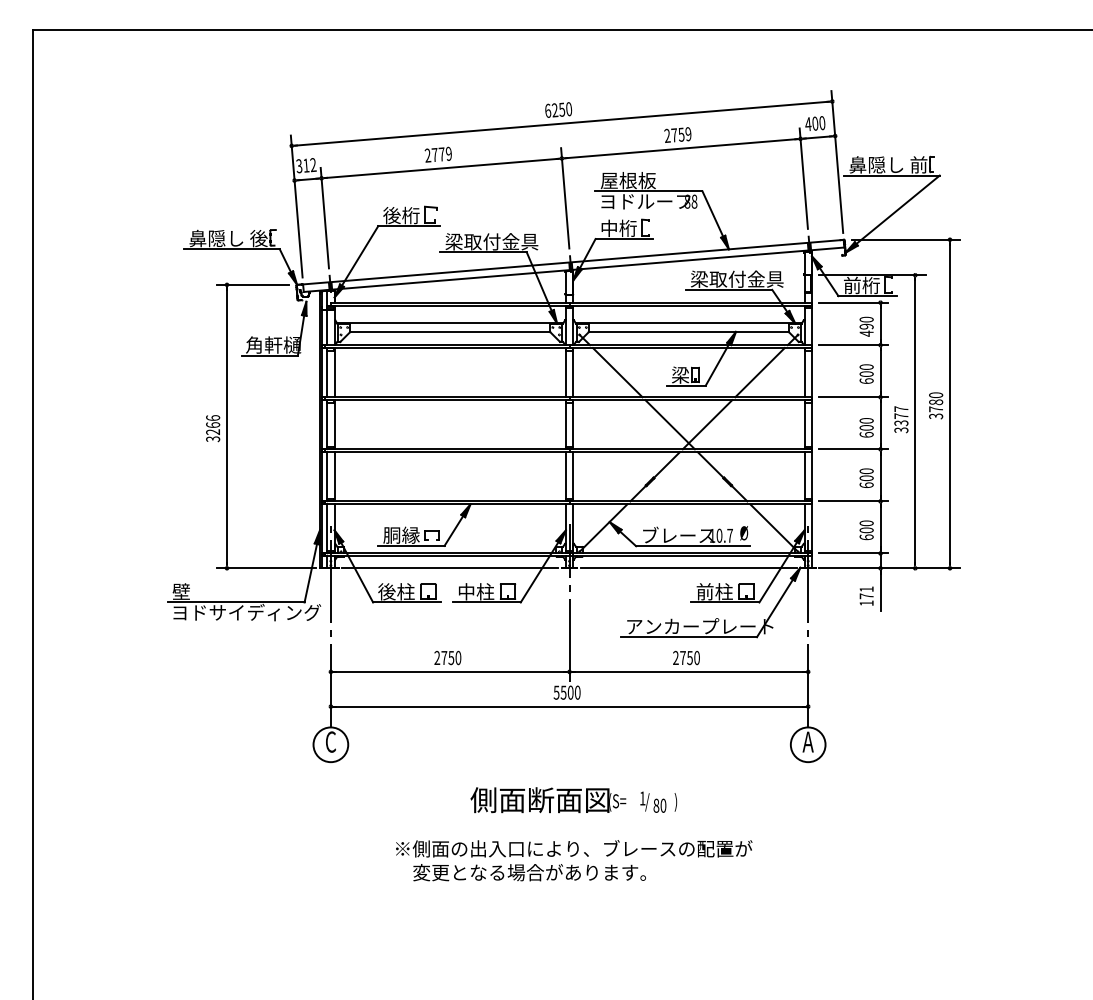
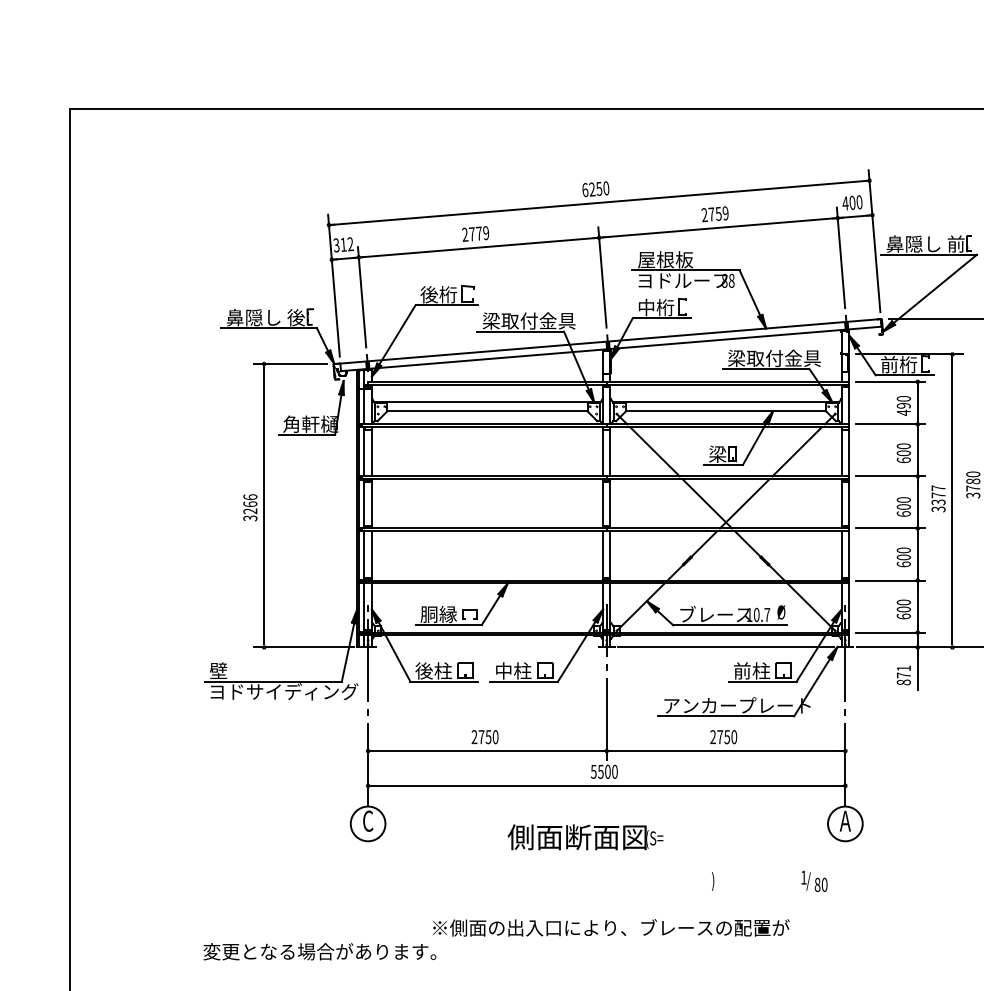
line: (450, 568) -> (487, 647), removed
text: (866, 603) -> (903, 682), 171 -> 871
text: (548, 800) -> (585, 837), moved
text: (653, 801) -> (814, 880), moved
text: (529, 872) -> (319, 951), moved

